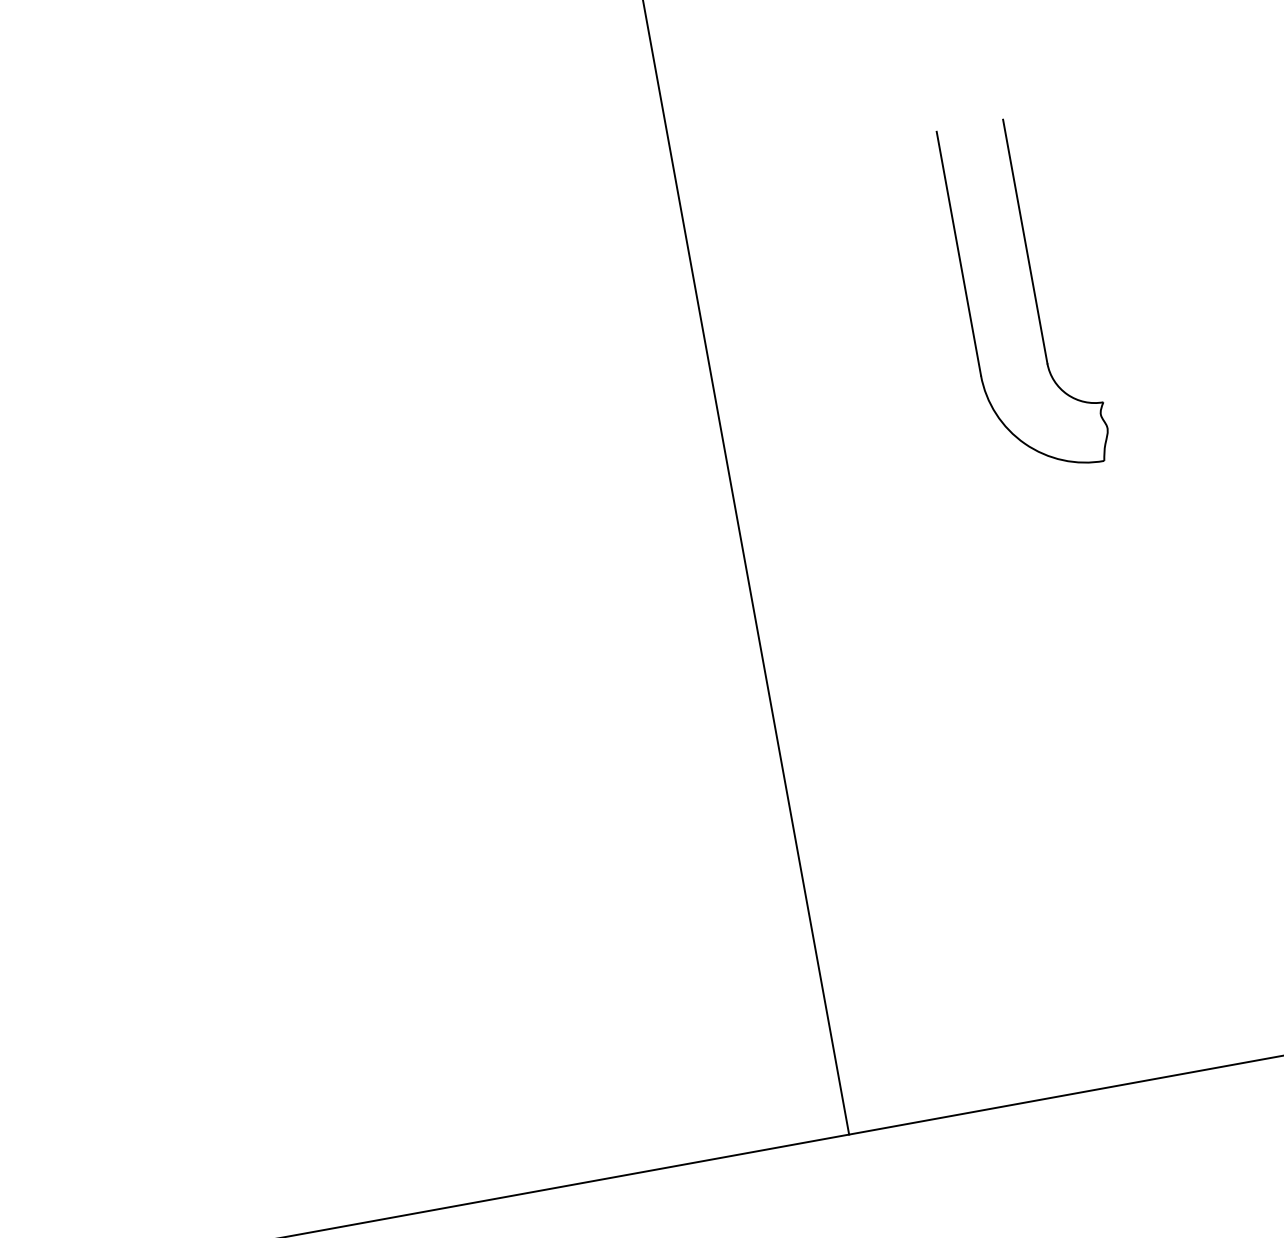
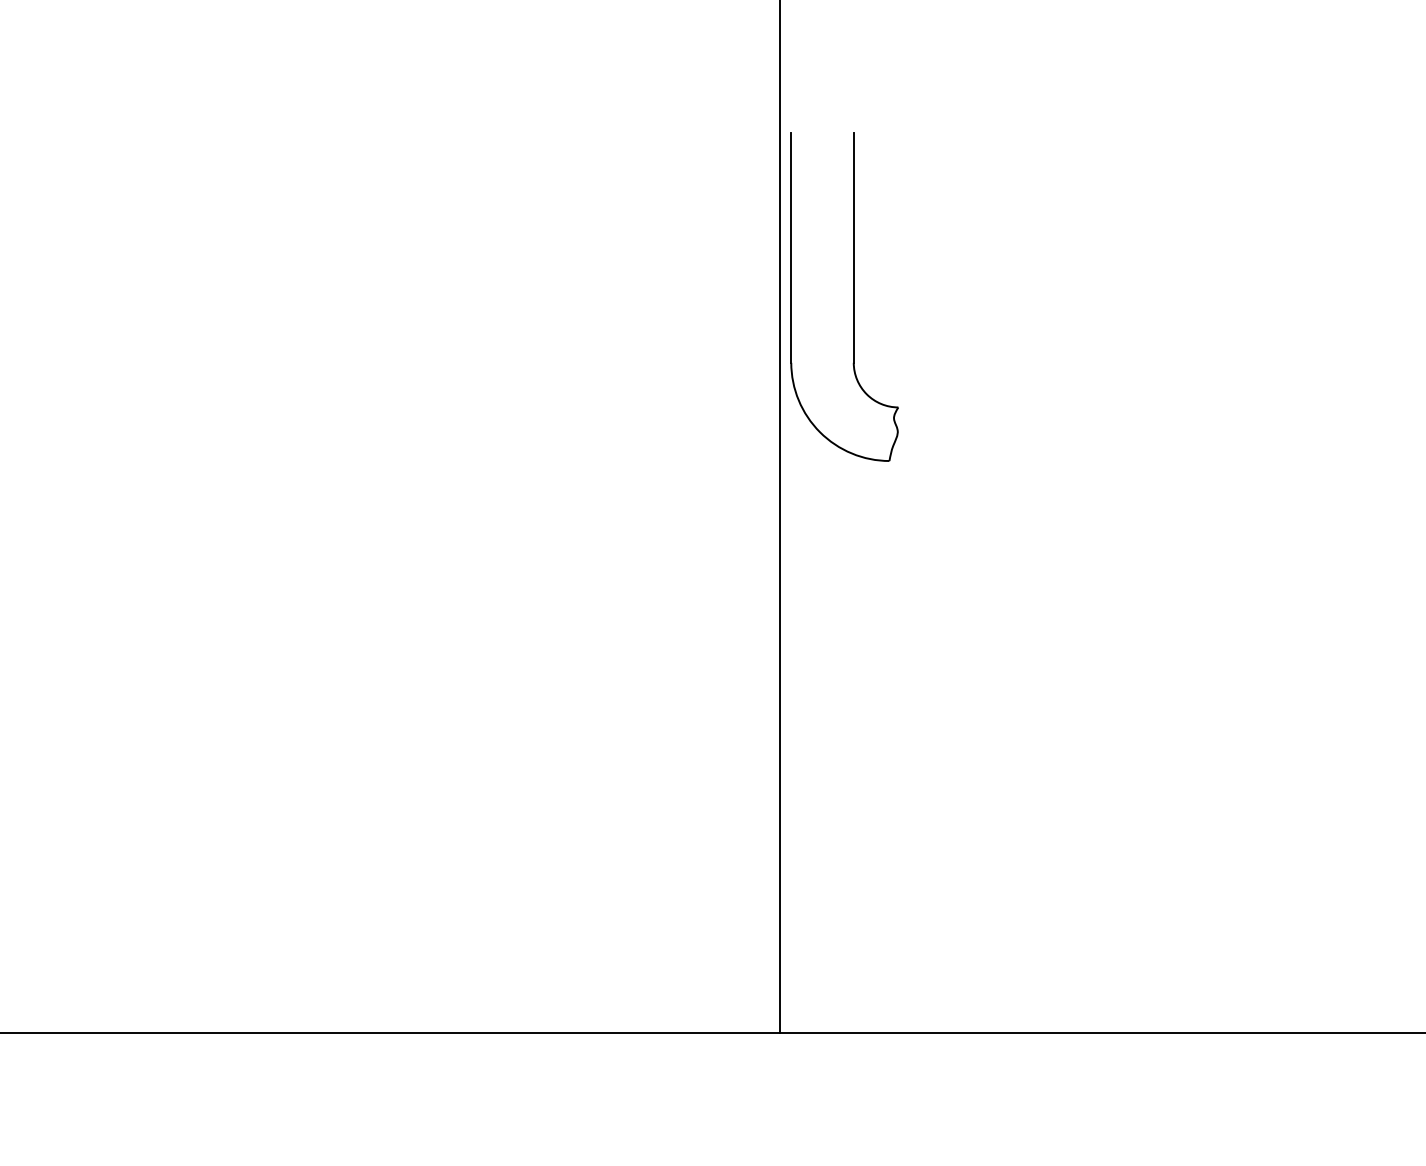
part: (1034, 293) -> (853, 296), moved

